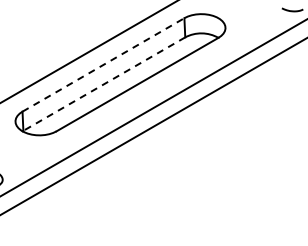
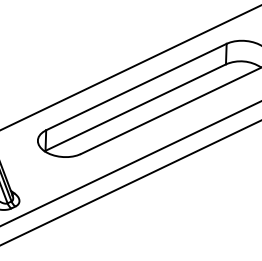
line: (103, 64) -> (136, 86), dashed -> solid
line: (103, 84) -> (134, 107), dashed -> solid

